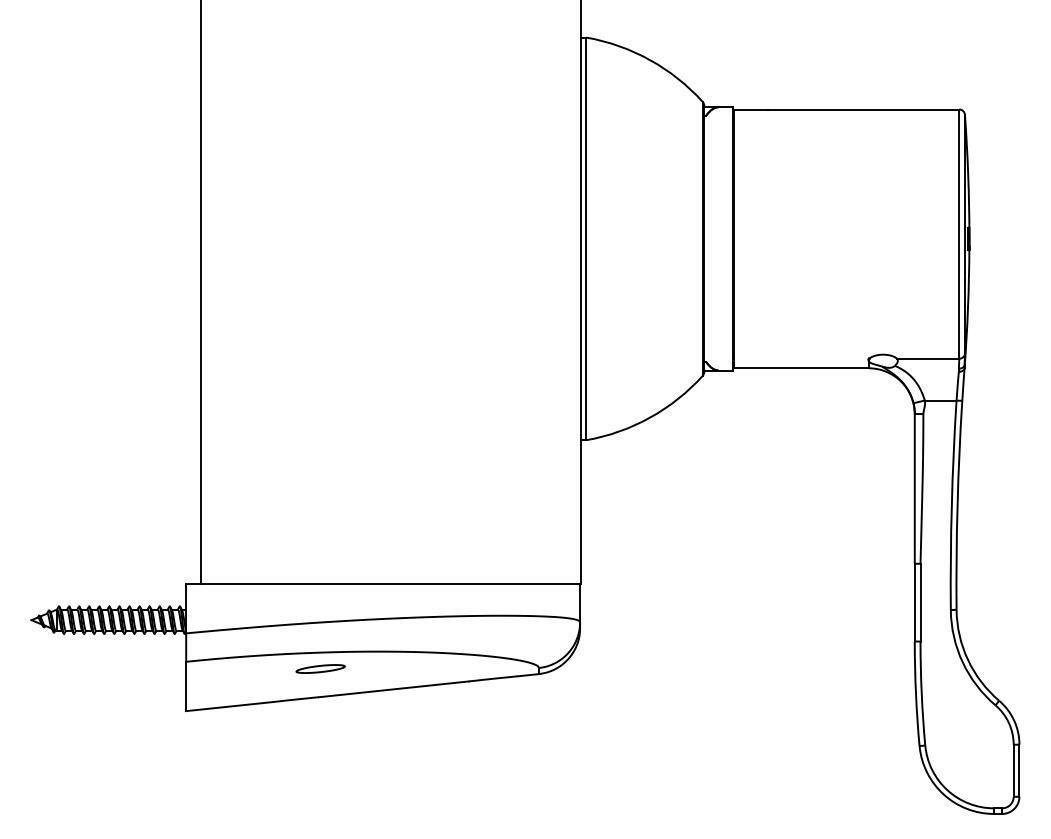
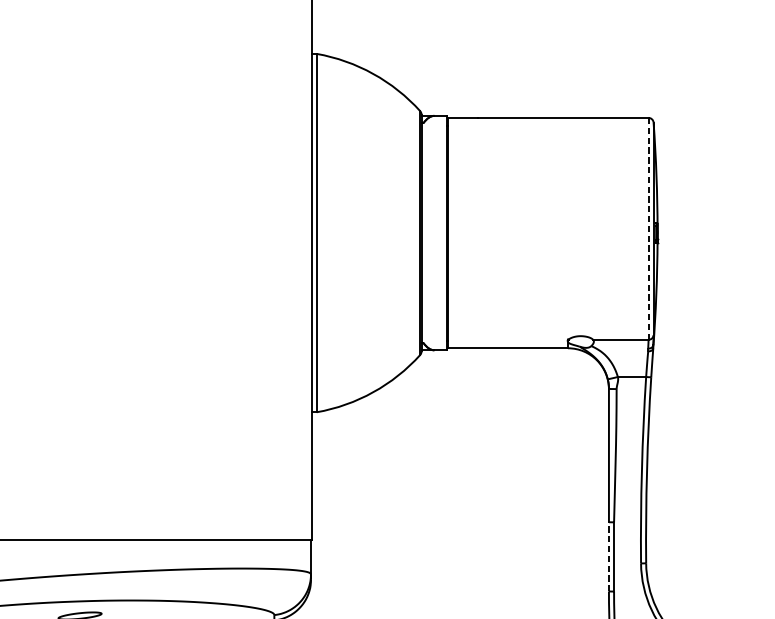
line: (959, 234) -> (648, 229), solid -> dashed
line: (914, 602) -> (608, 556), solid -> dashed

